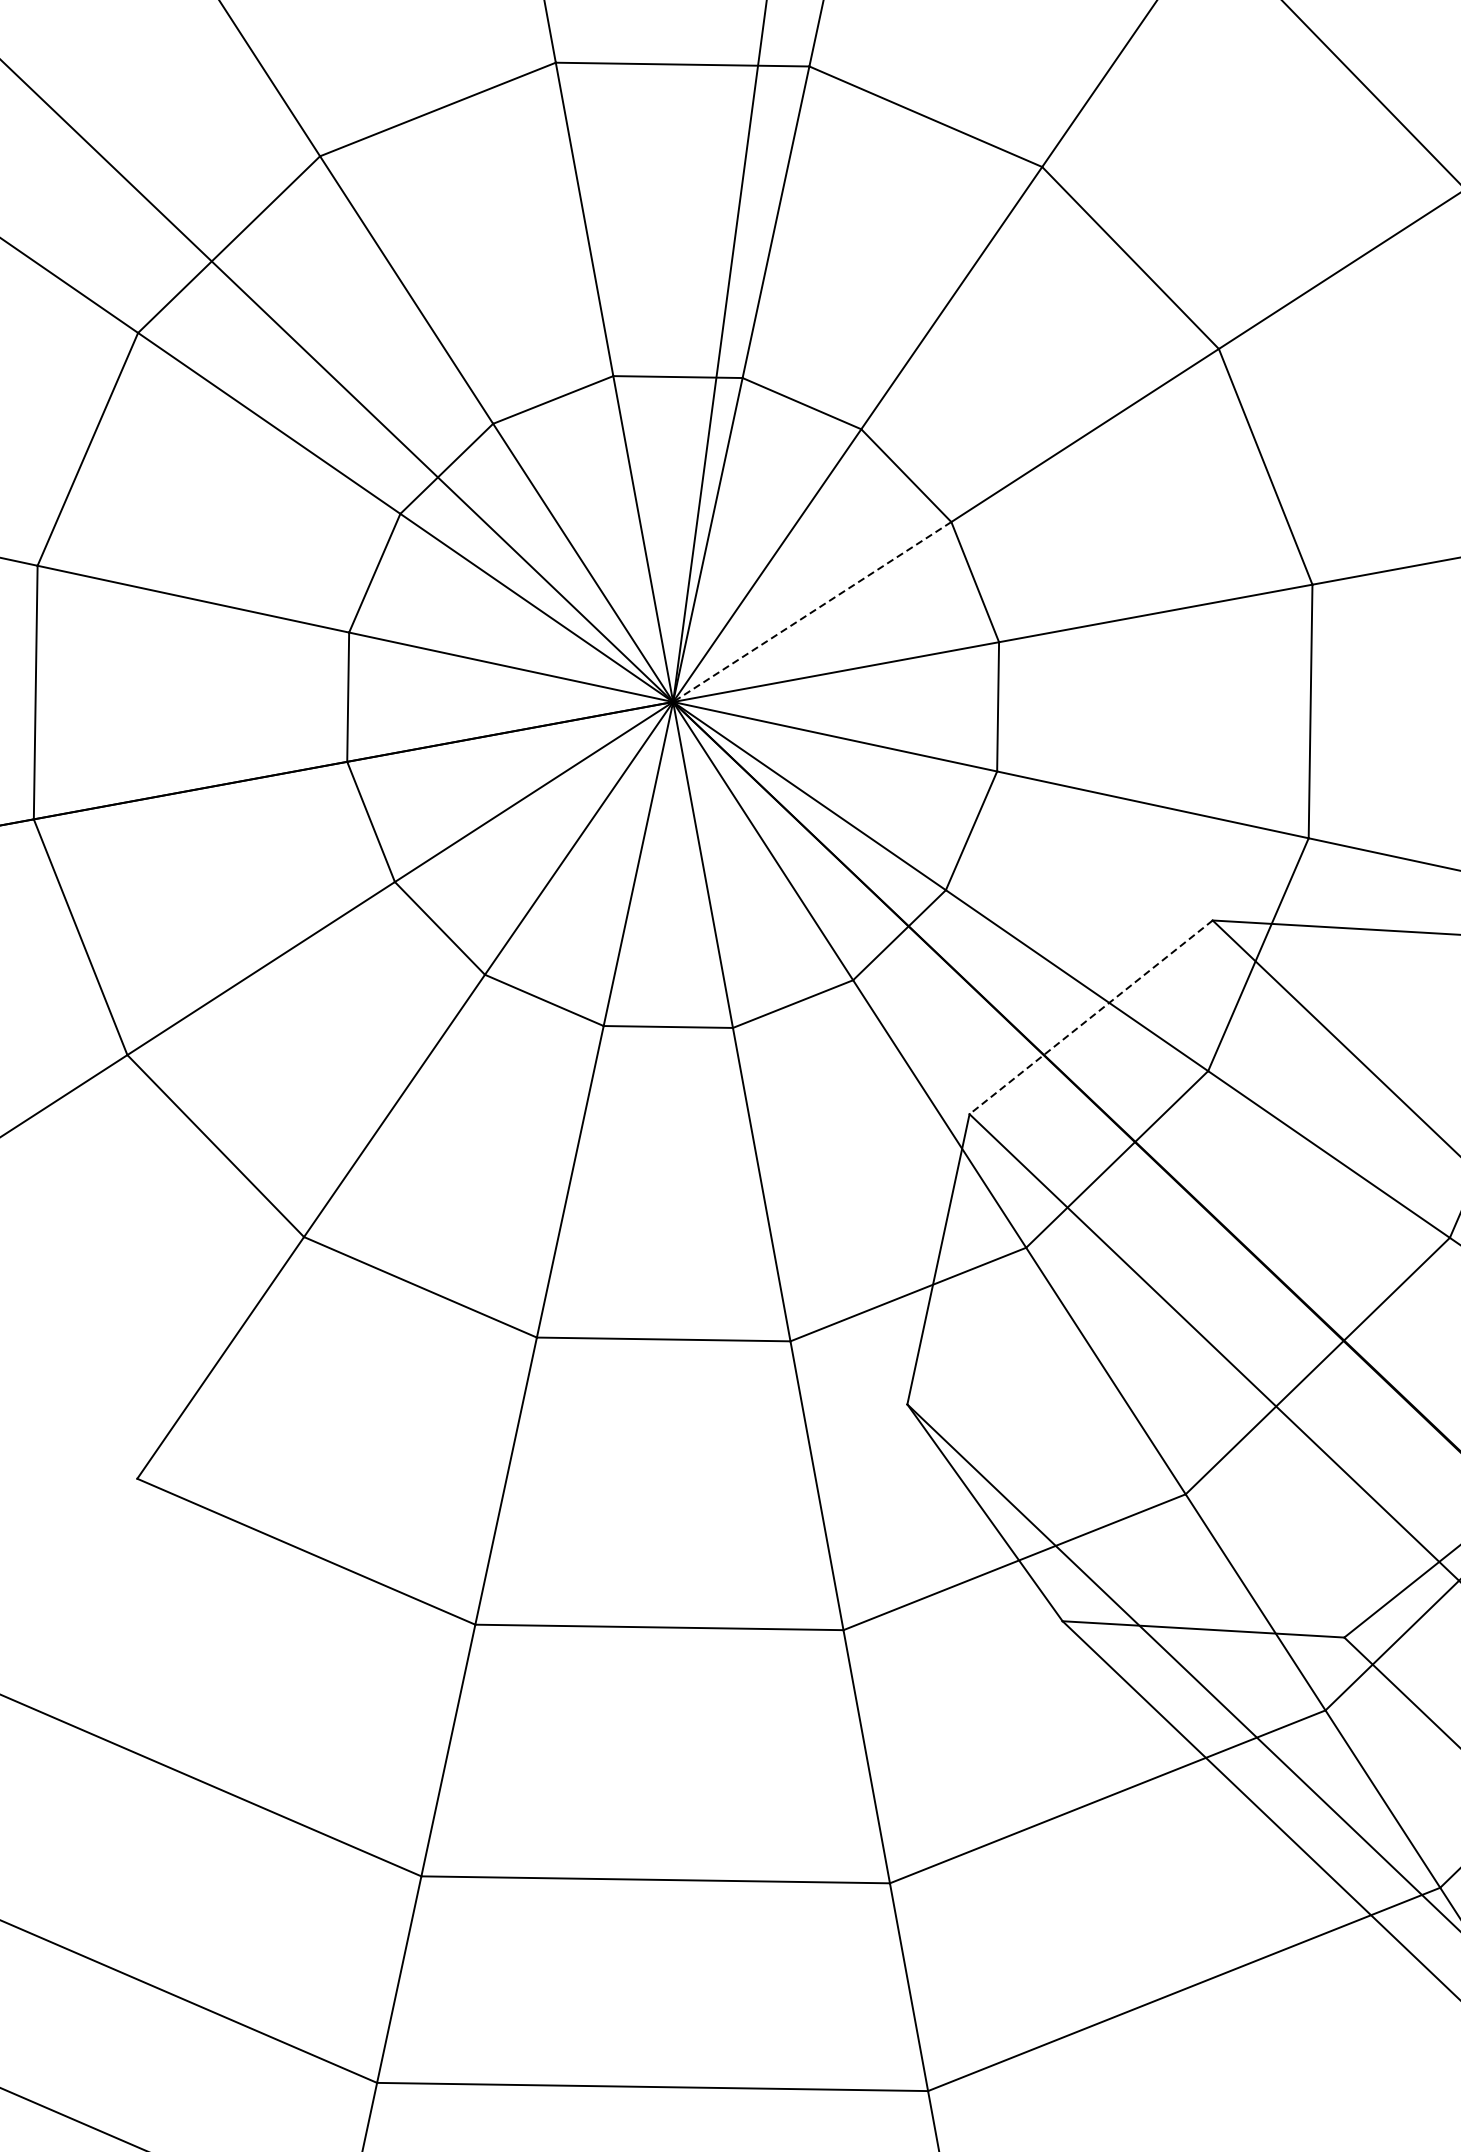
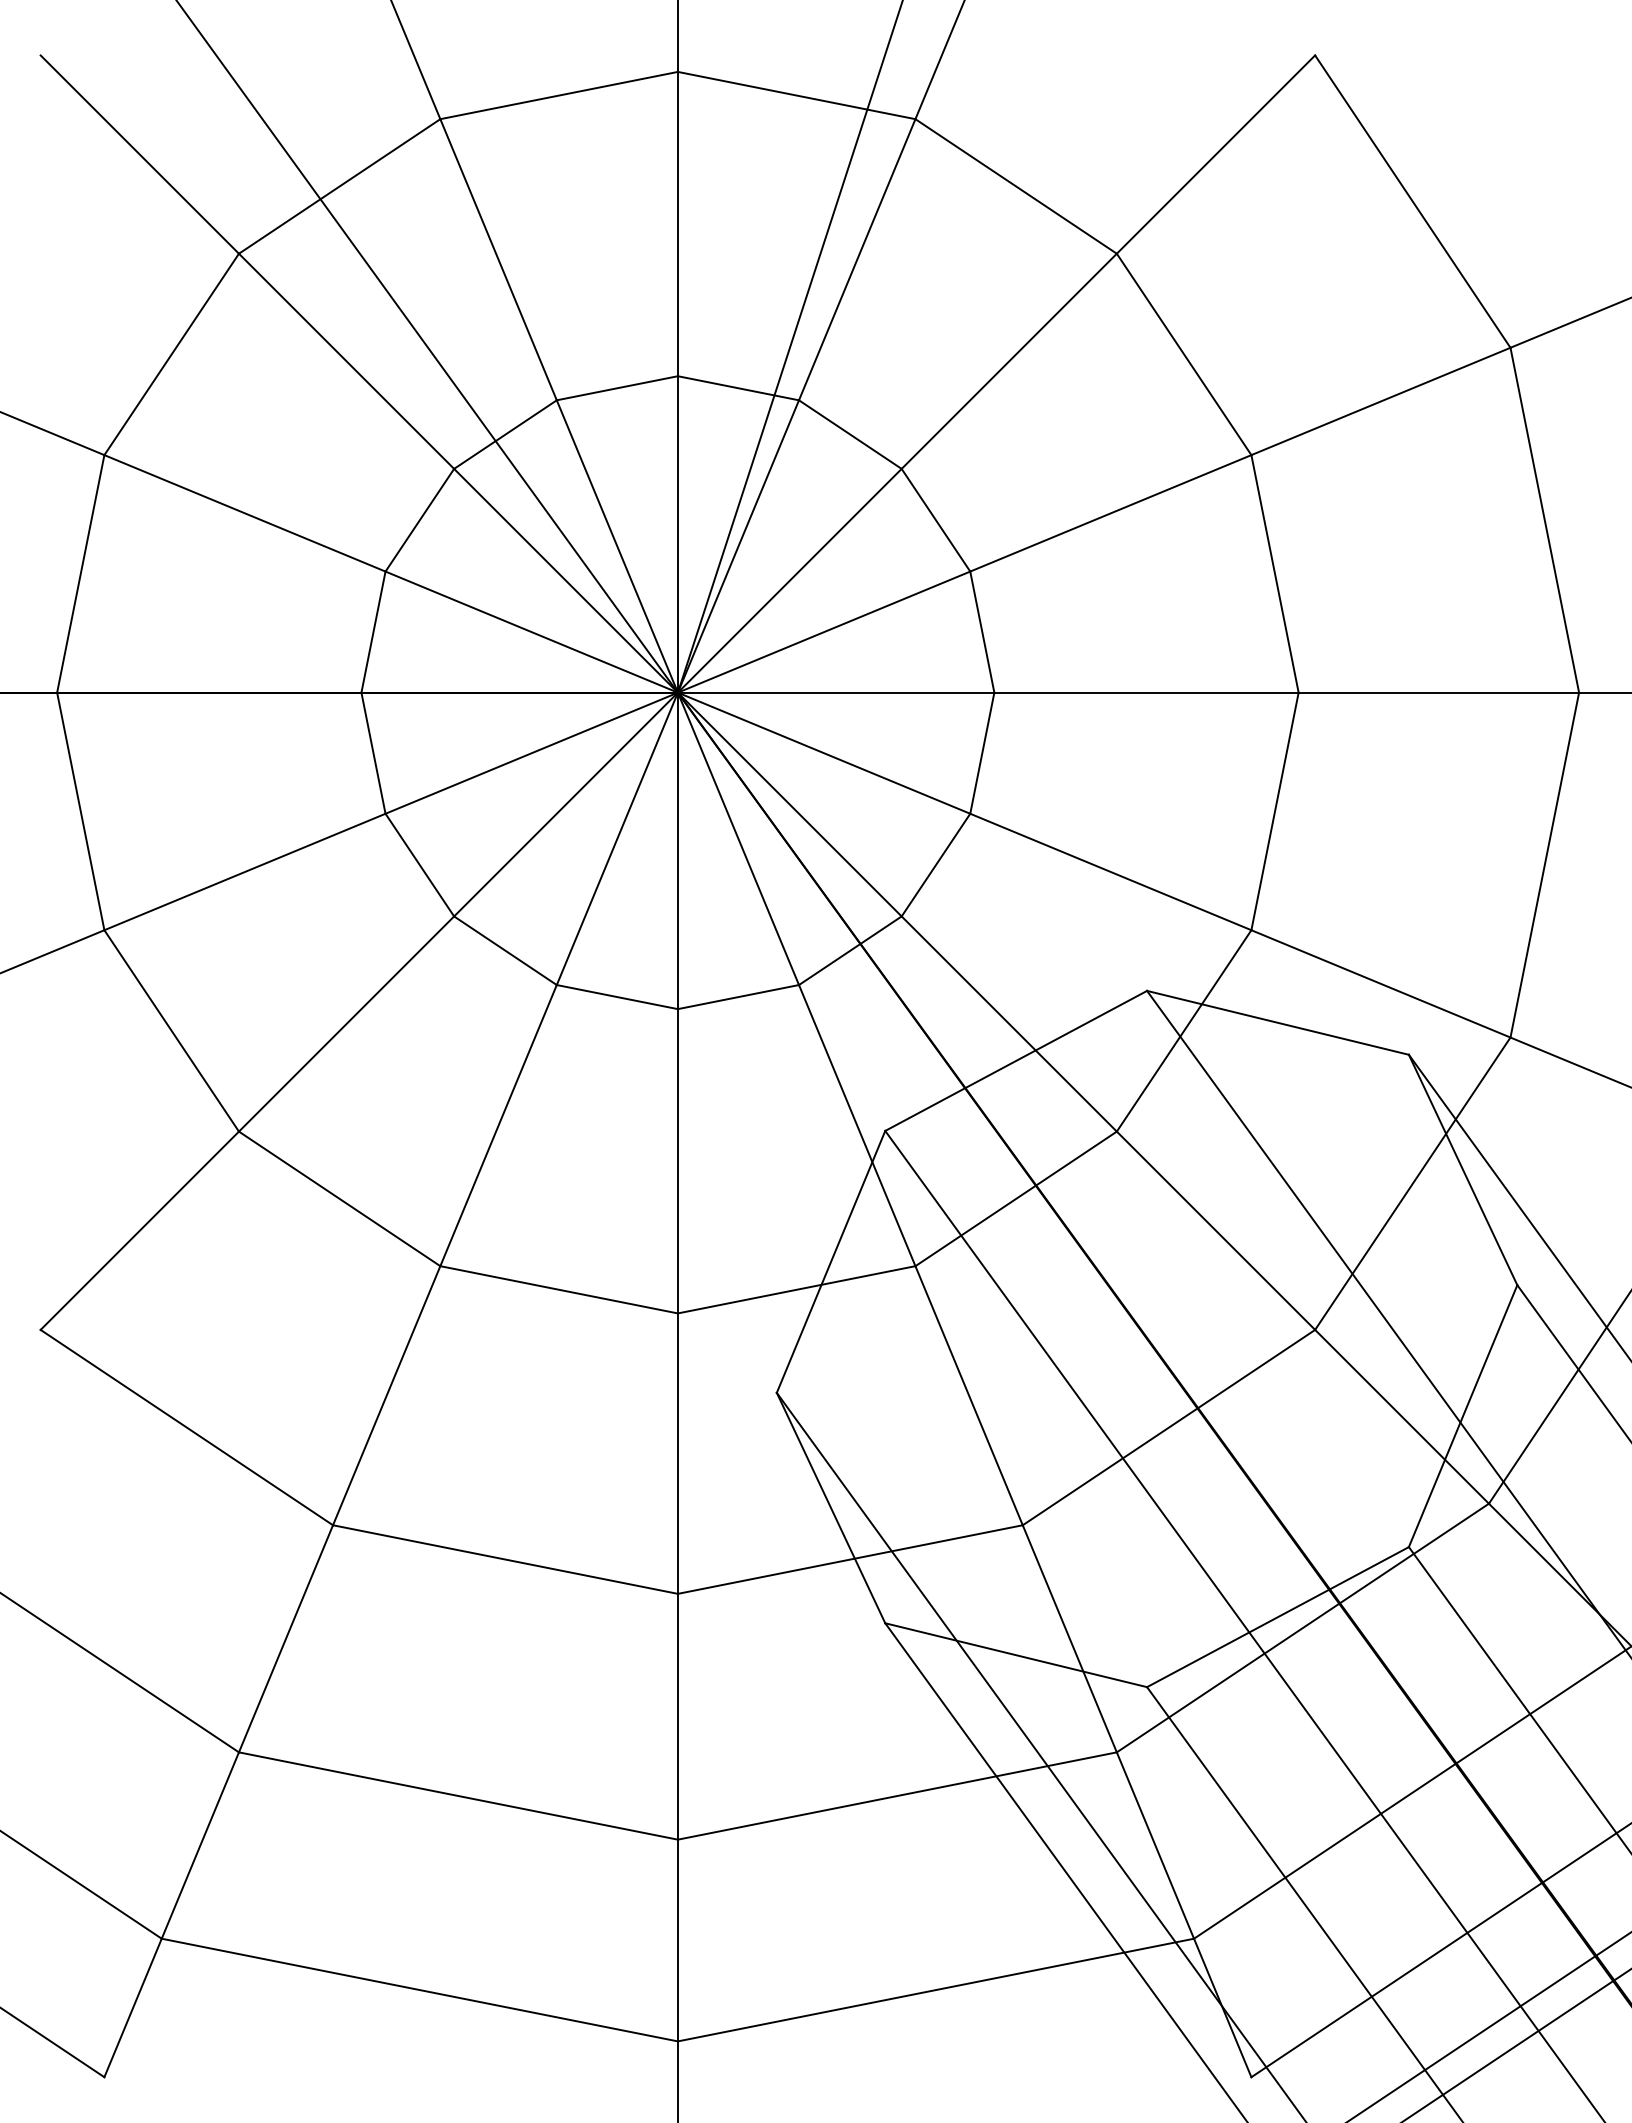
line: (811, 612) -> (823, 632), dashed -> solid
line: (1090, 1018) -> (1015, 1061), dashed -> solid

